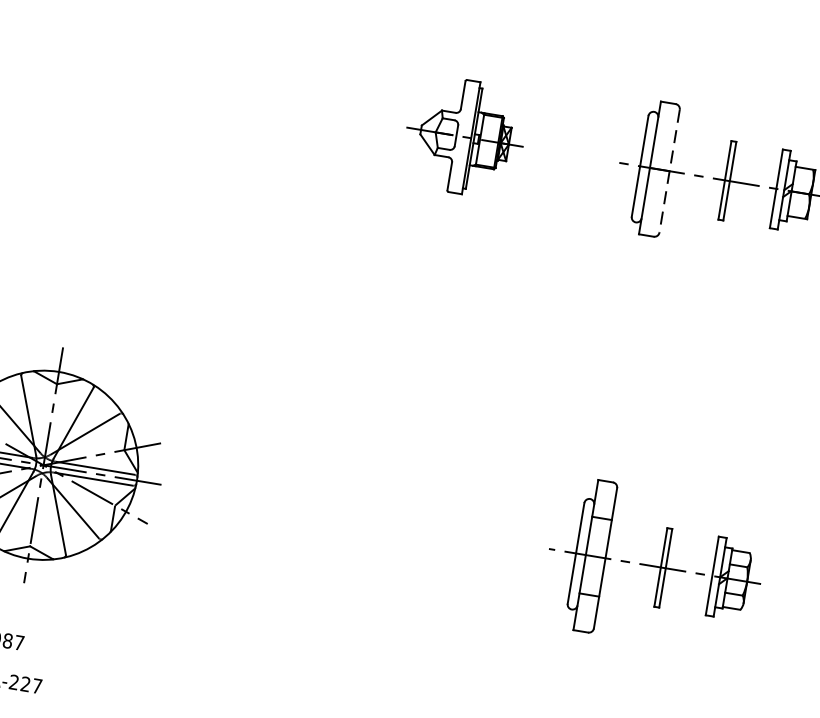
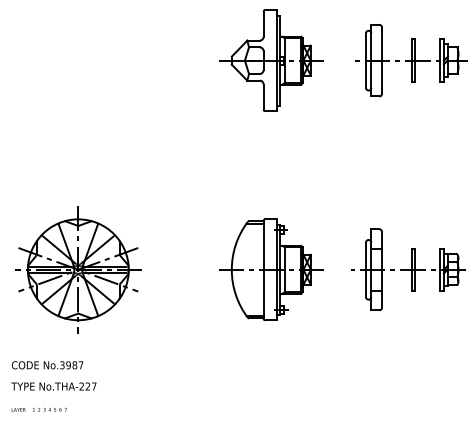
part: (465, 137) -> (271, 60), size x1.67
line: (668, 172) -> (381, 61), dashed -> solid
part: (401, 523) -> (271, 269), added

